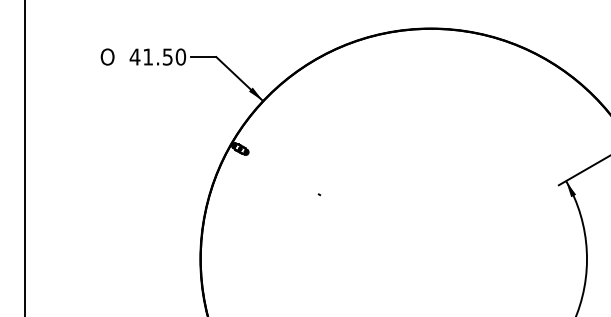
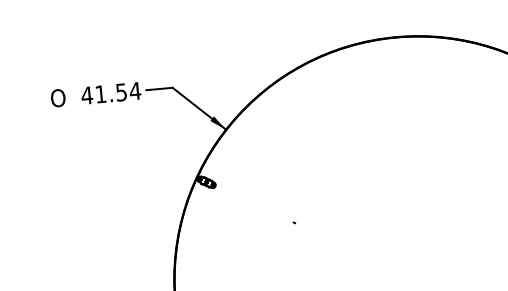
text: (180, 56) -> (134, 90), 41.50 -> 41.54

